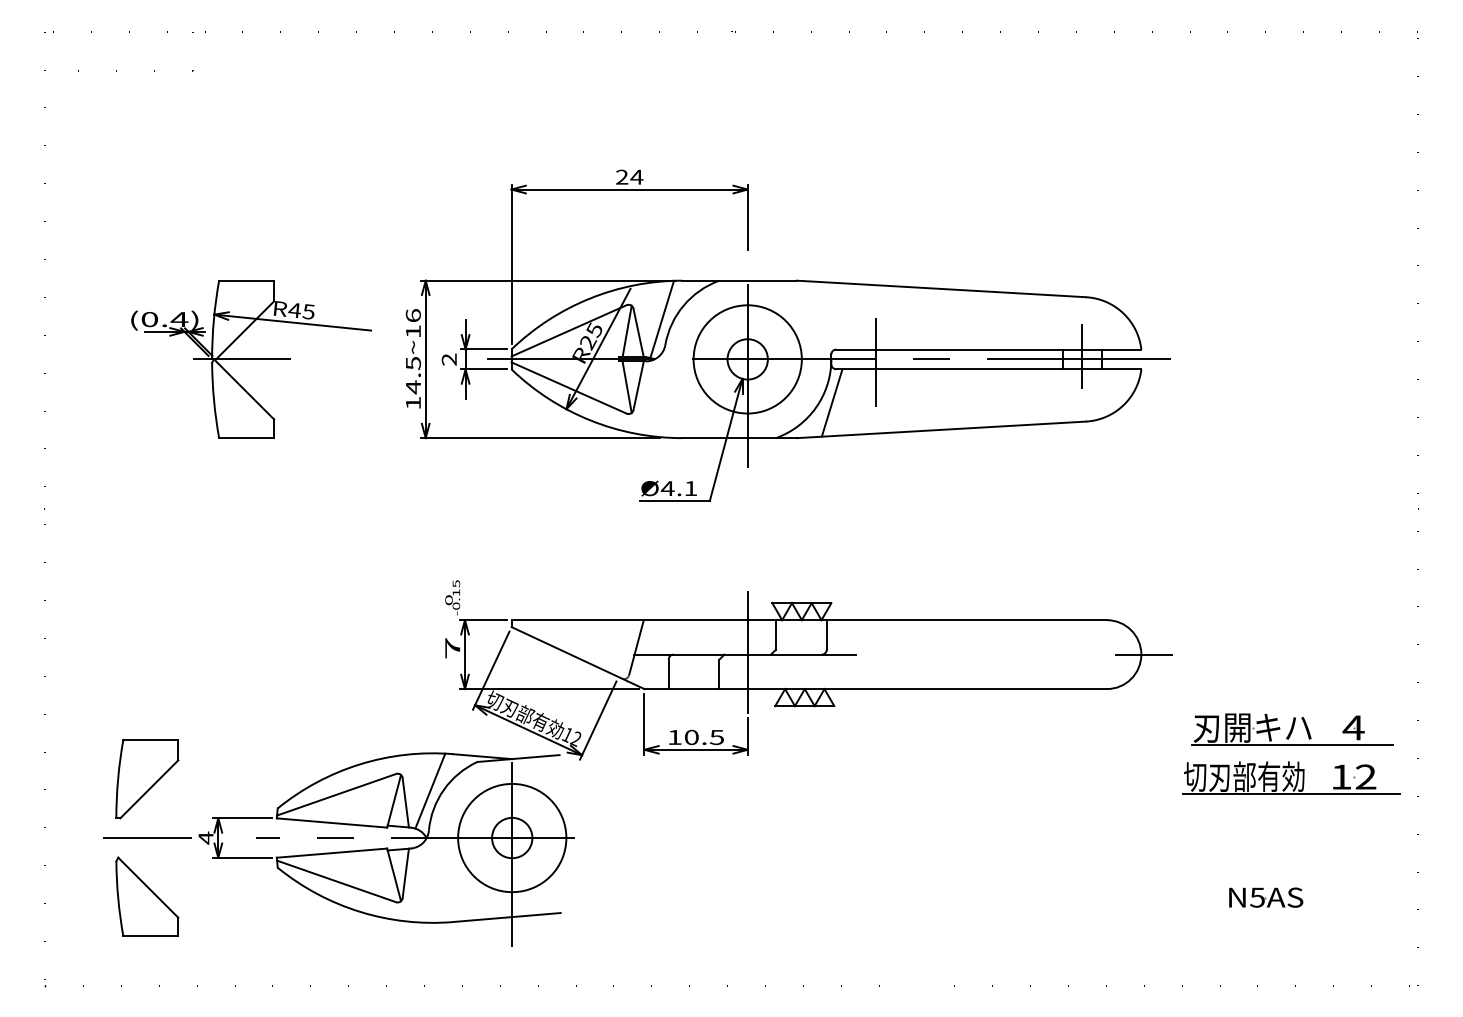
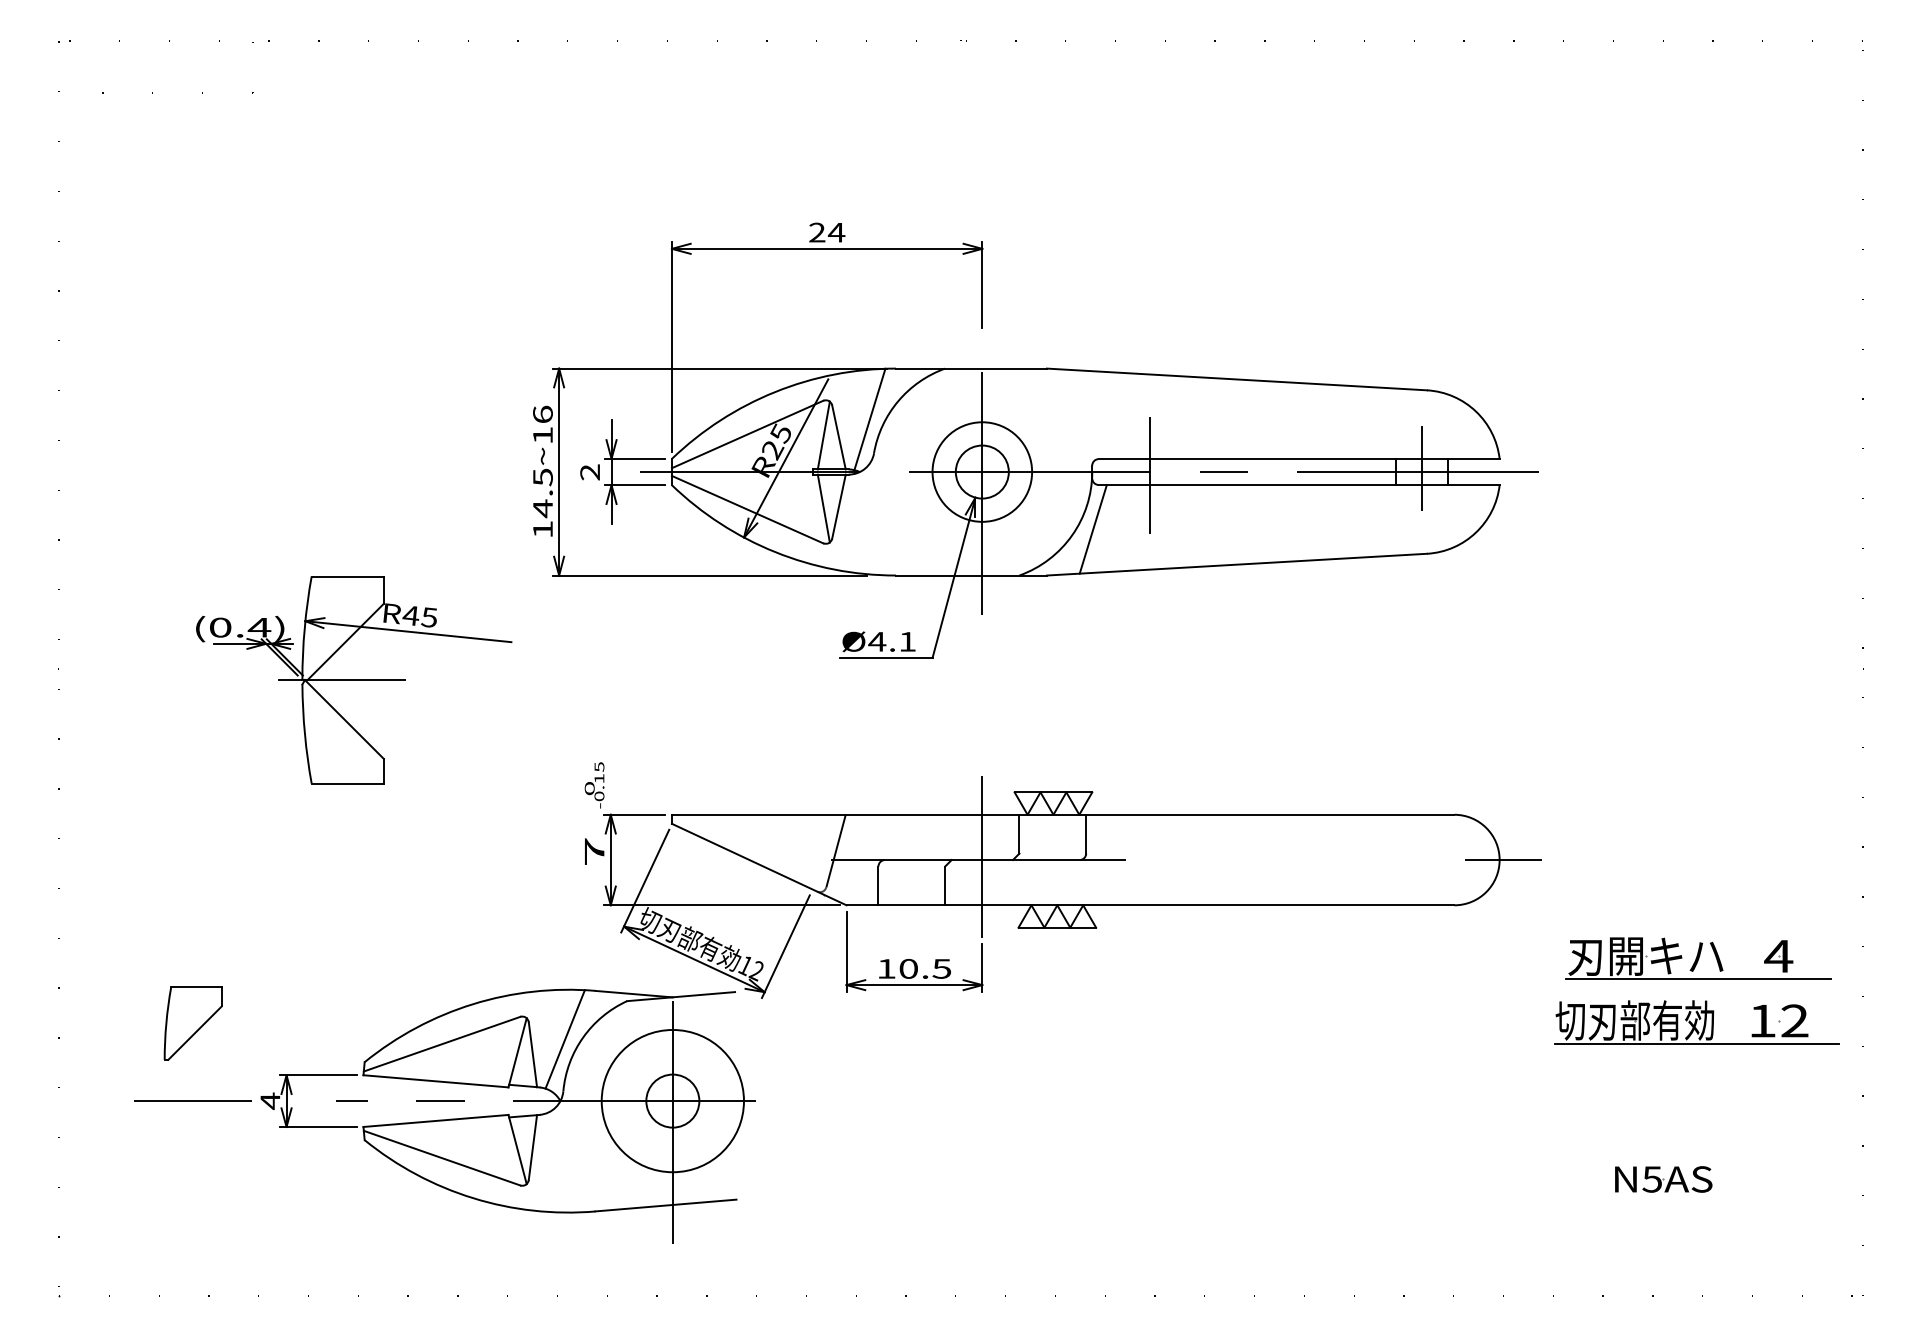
circle: (747, 358) -> (982, 471), size x0.7
part: (251, 359) -> (354, 680), moved
part: (146, 778) -> (192, 1023), size x0.7
part: (147, 896) -> (193, 1177), removed

